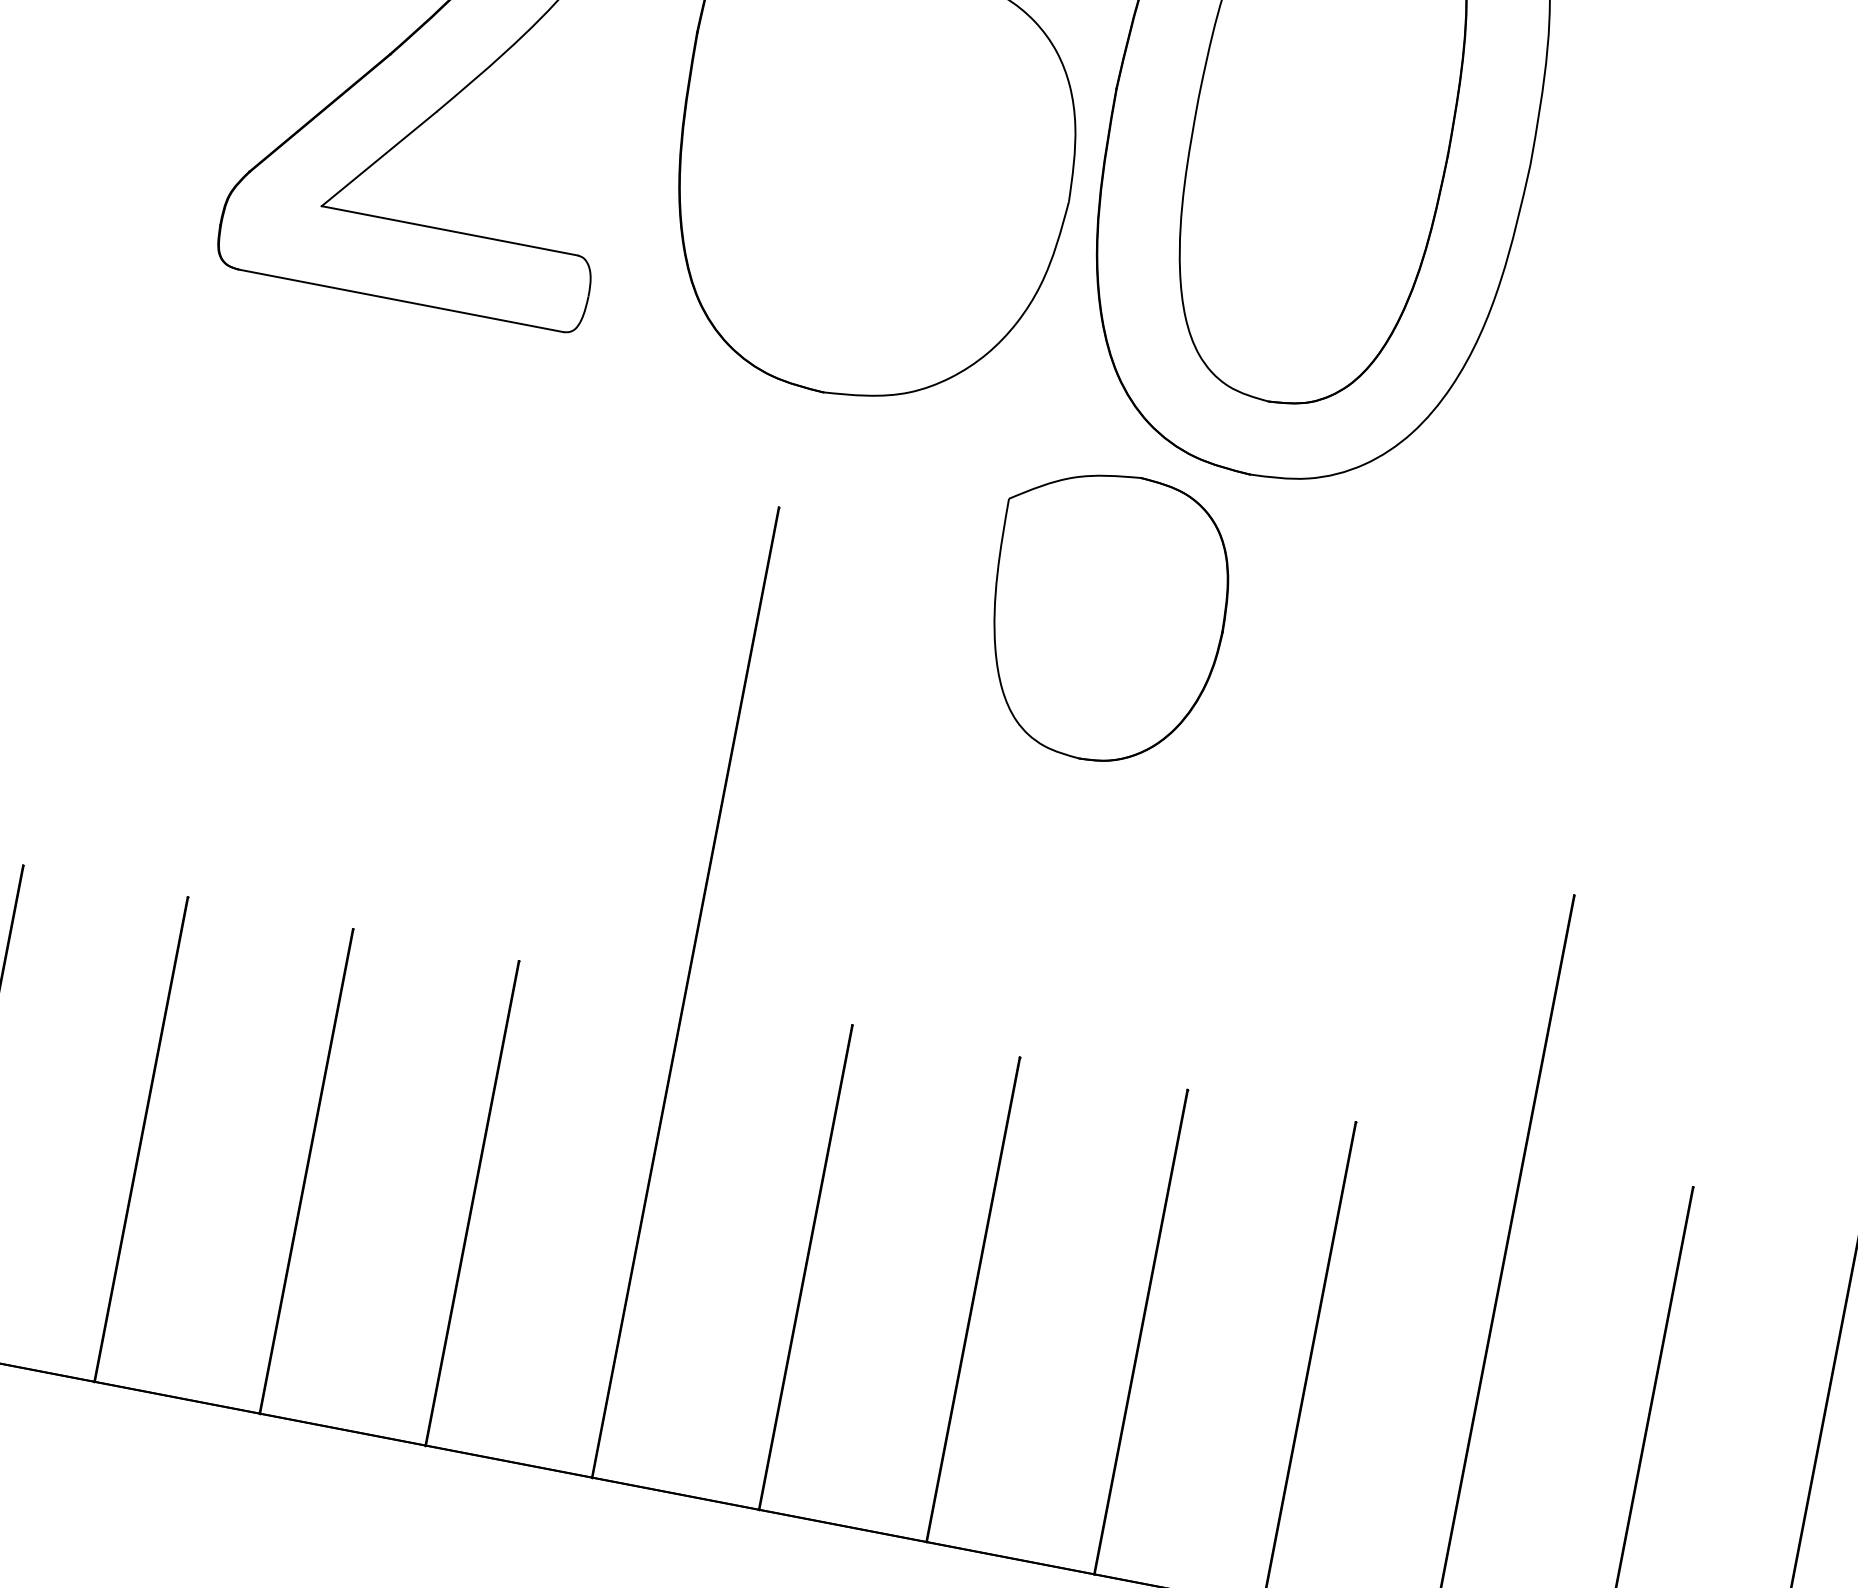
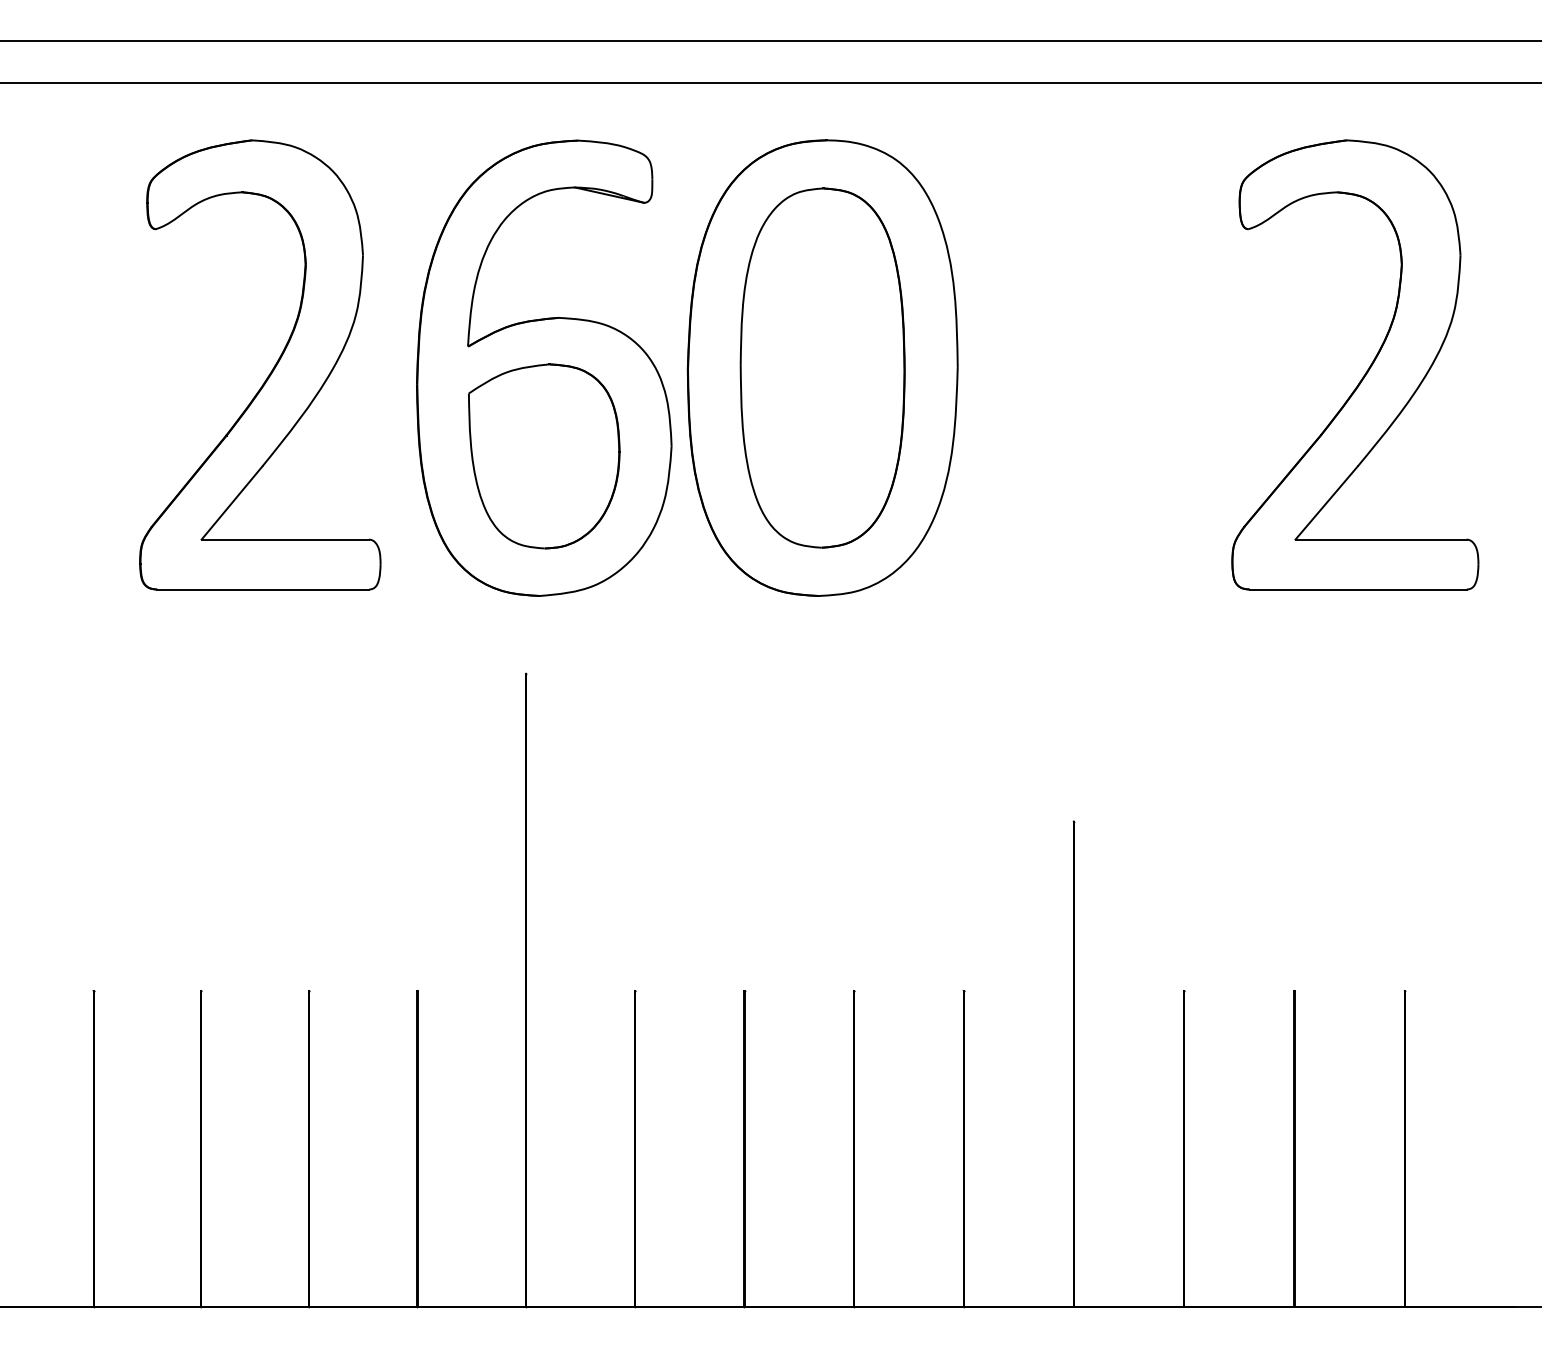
part: (1106, 617) -> (544, 456), moved

